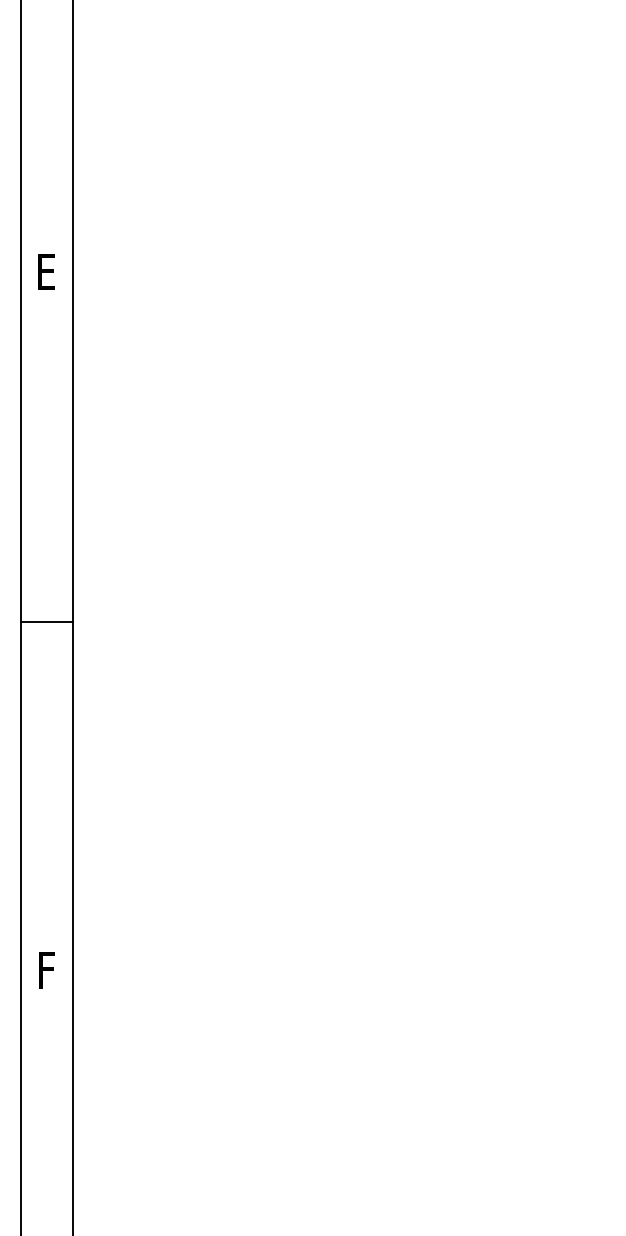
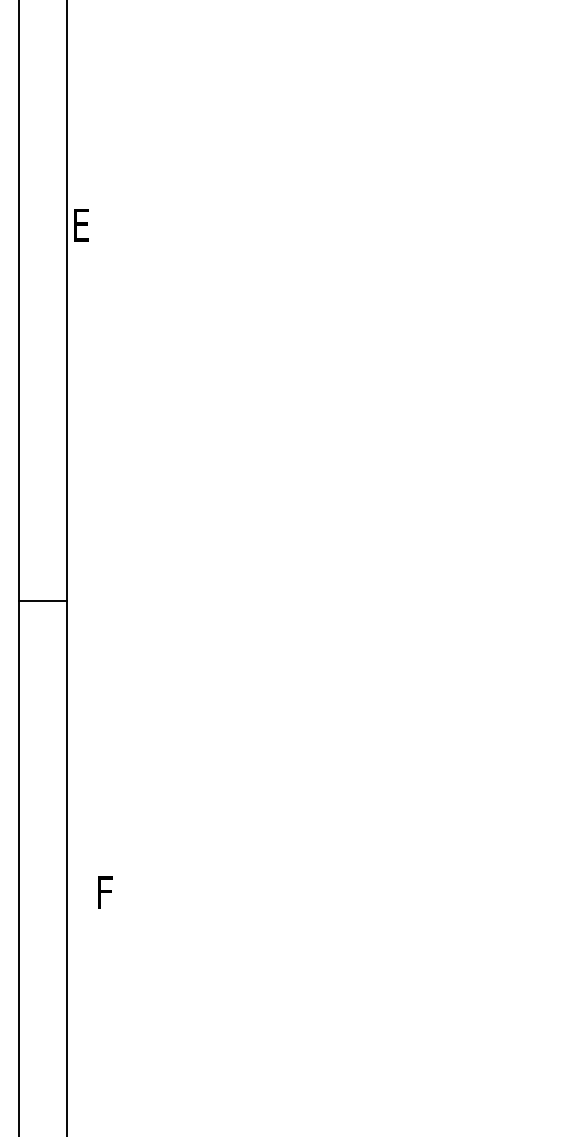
text: (47, 272) -> (81, 225), moved
line: (47, 622) -> (43, 601), moved
text: (47, 970) -> (105, 892), moved

